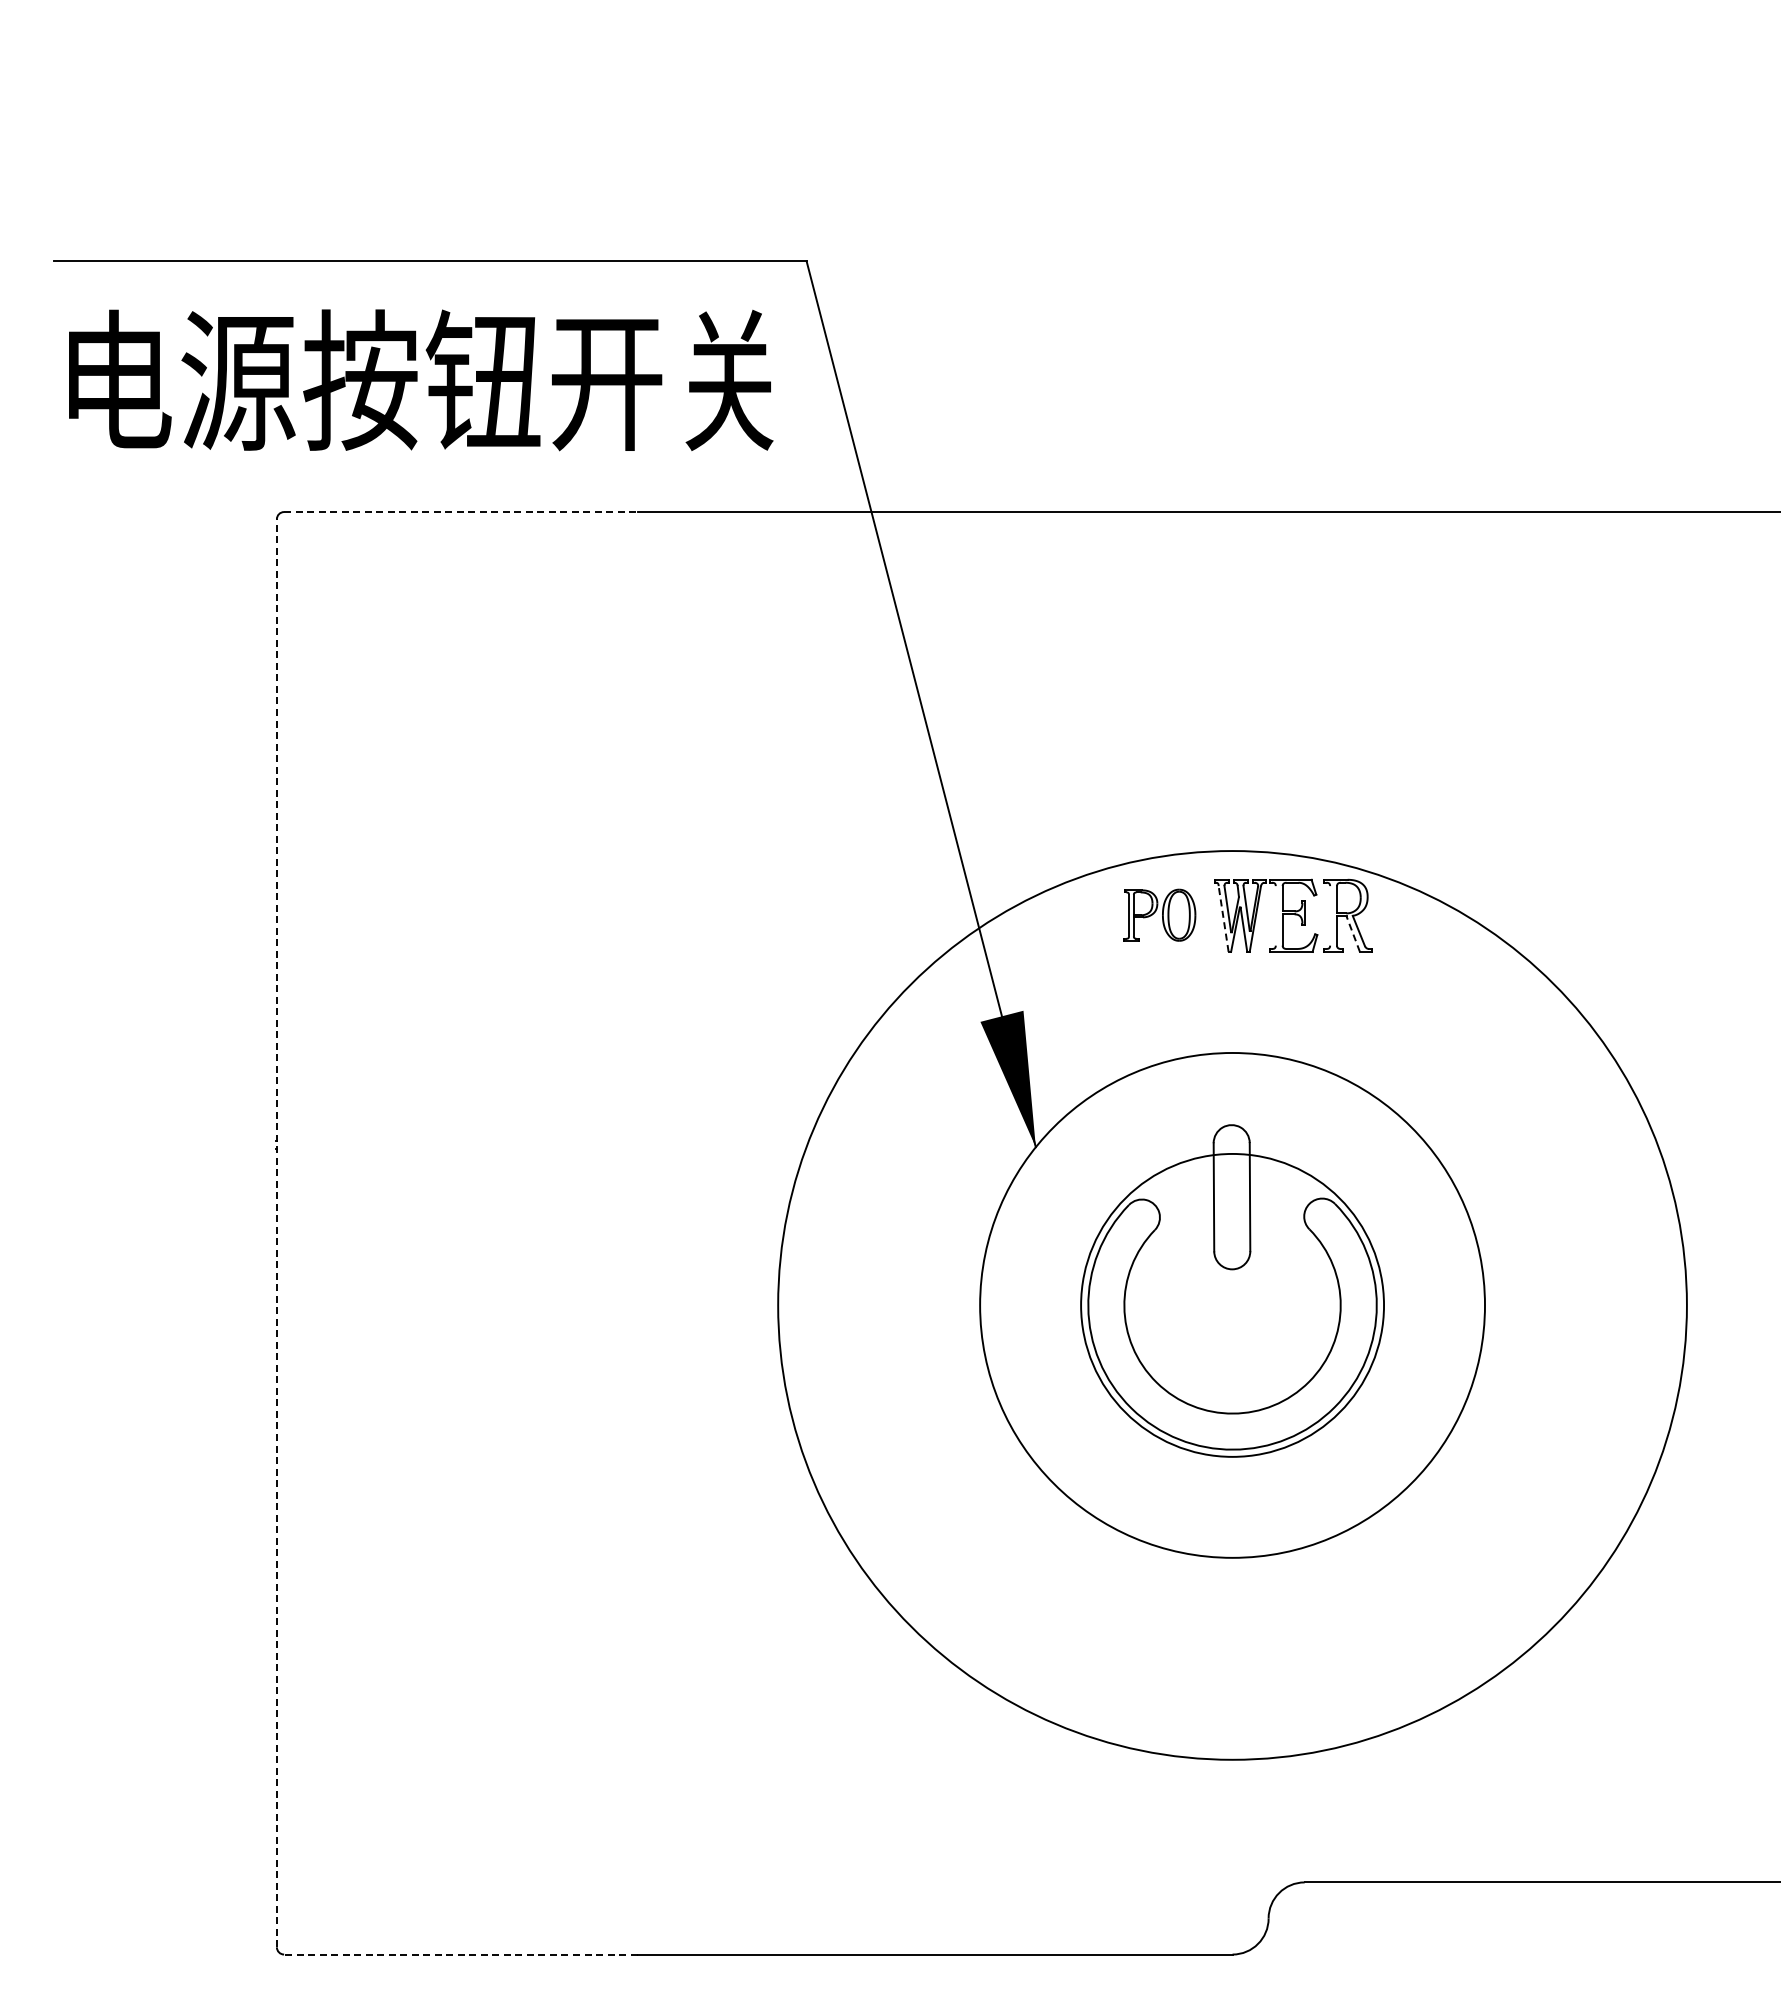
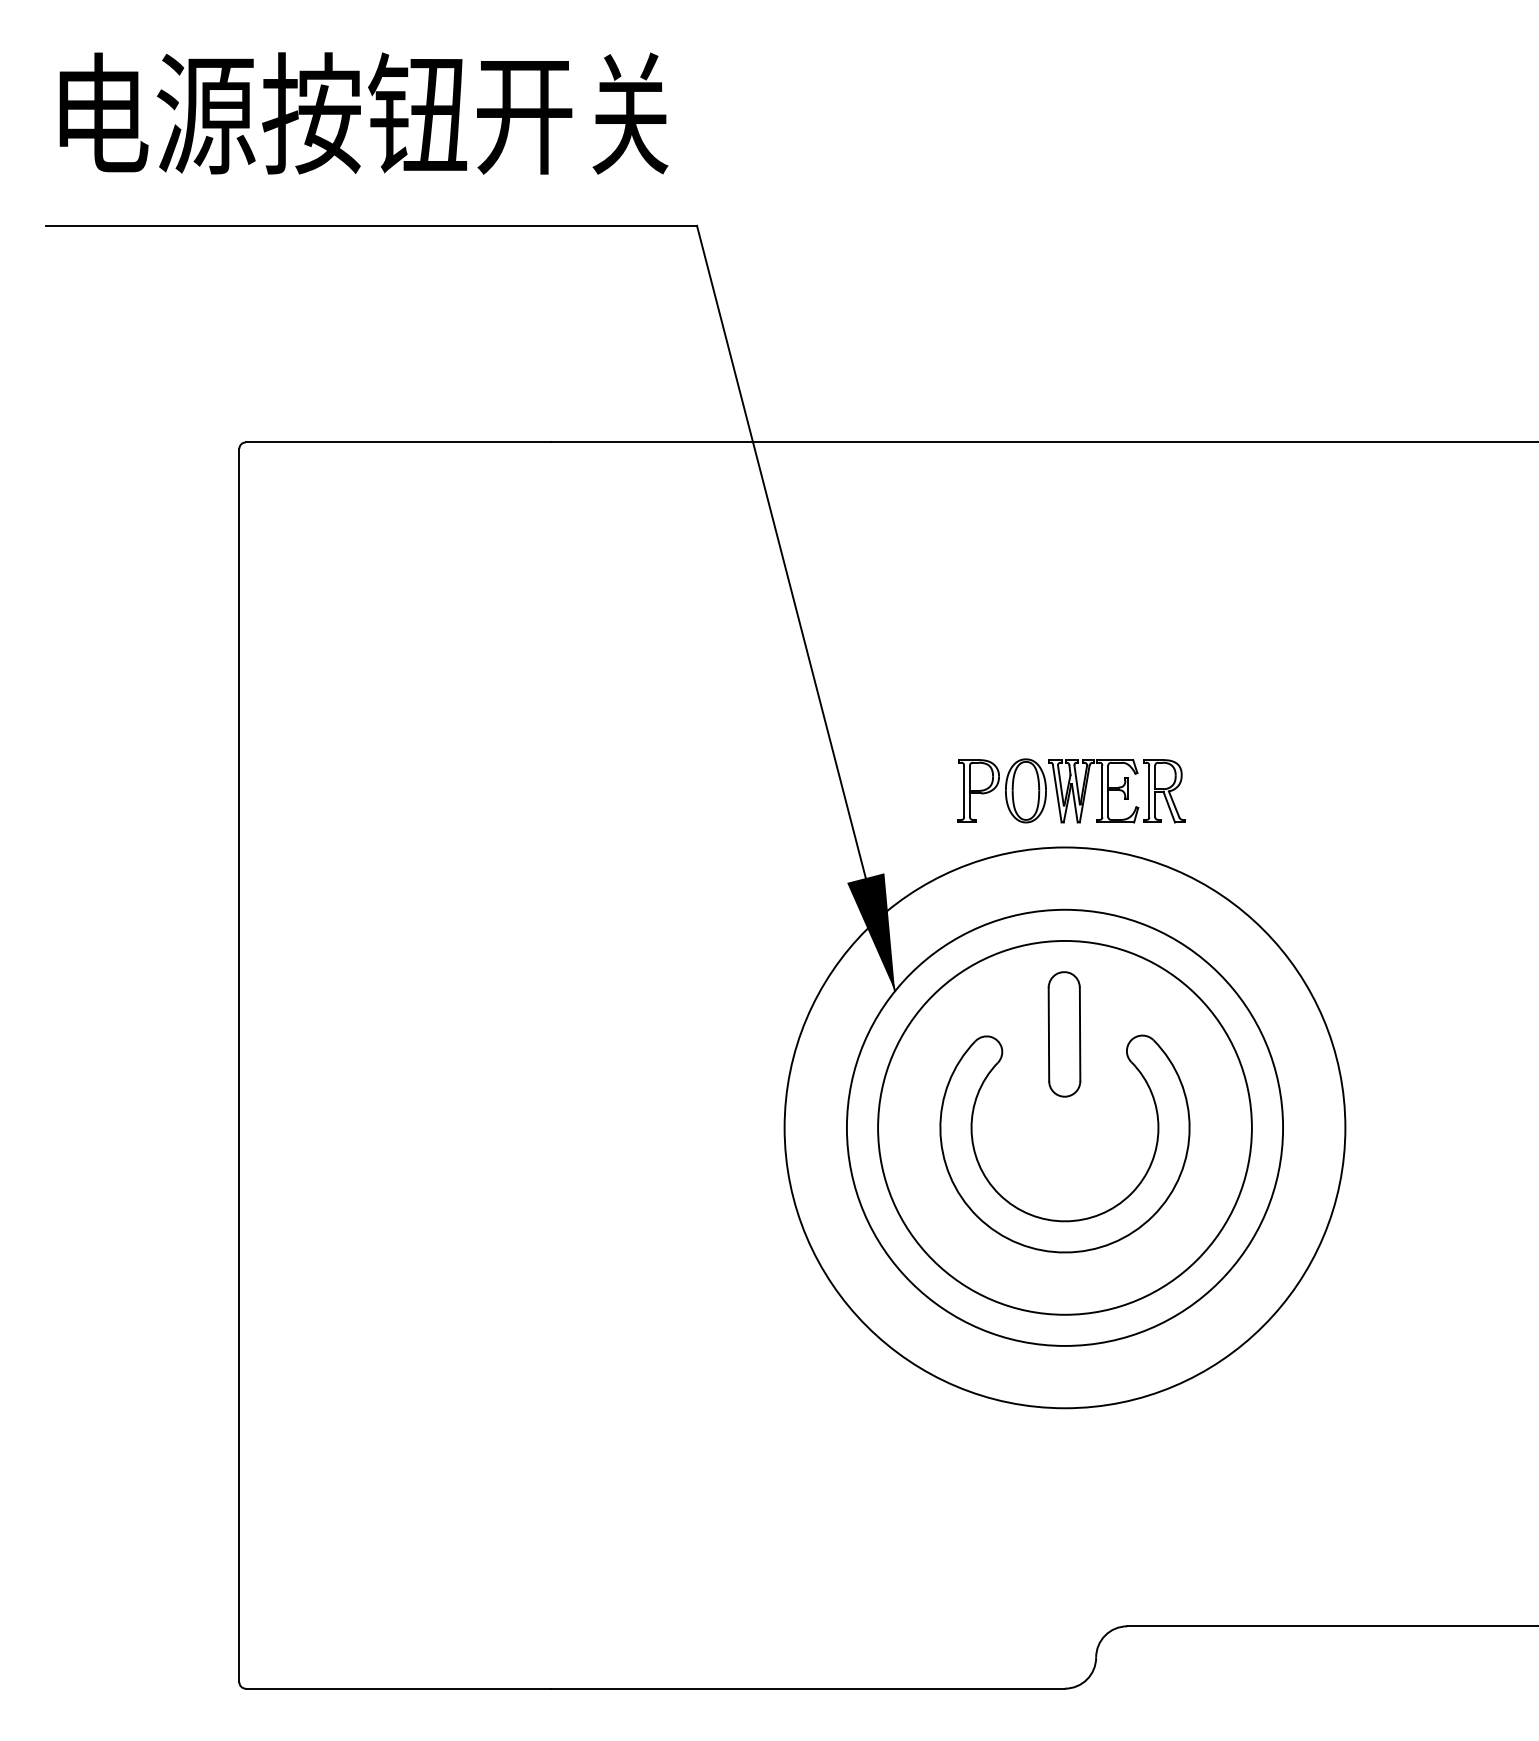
text: (421, 380) -> (364, 113), moved
line: (460, 512) -> (398, 442), dashed -> solid
part: (1159, 914) -> (1001, 790), size x1.43
line: (1275, 915) -> (1102, 791), added
line: (1330, 915) -> (1149, 791), added
line: (1223, 918) -> (1057, 793), dashed -> solid
line: (1353, 933) -> (1169, 806), dashed -> solid
line: (276, 1232) -> (239, 1064), dashed -> solid
circle: (1232, 1304) -> (1064, 1127), size x0.71
circle: (1232, 1305) -> (1064, 1127), size x1.43
line: (460, 1954) -> (398, 1688), dashed -> solid

